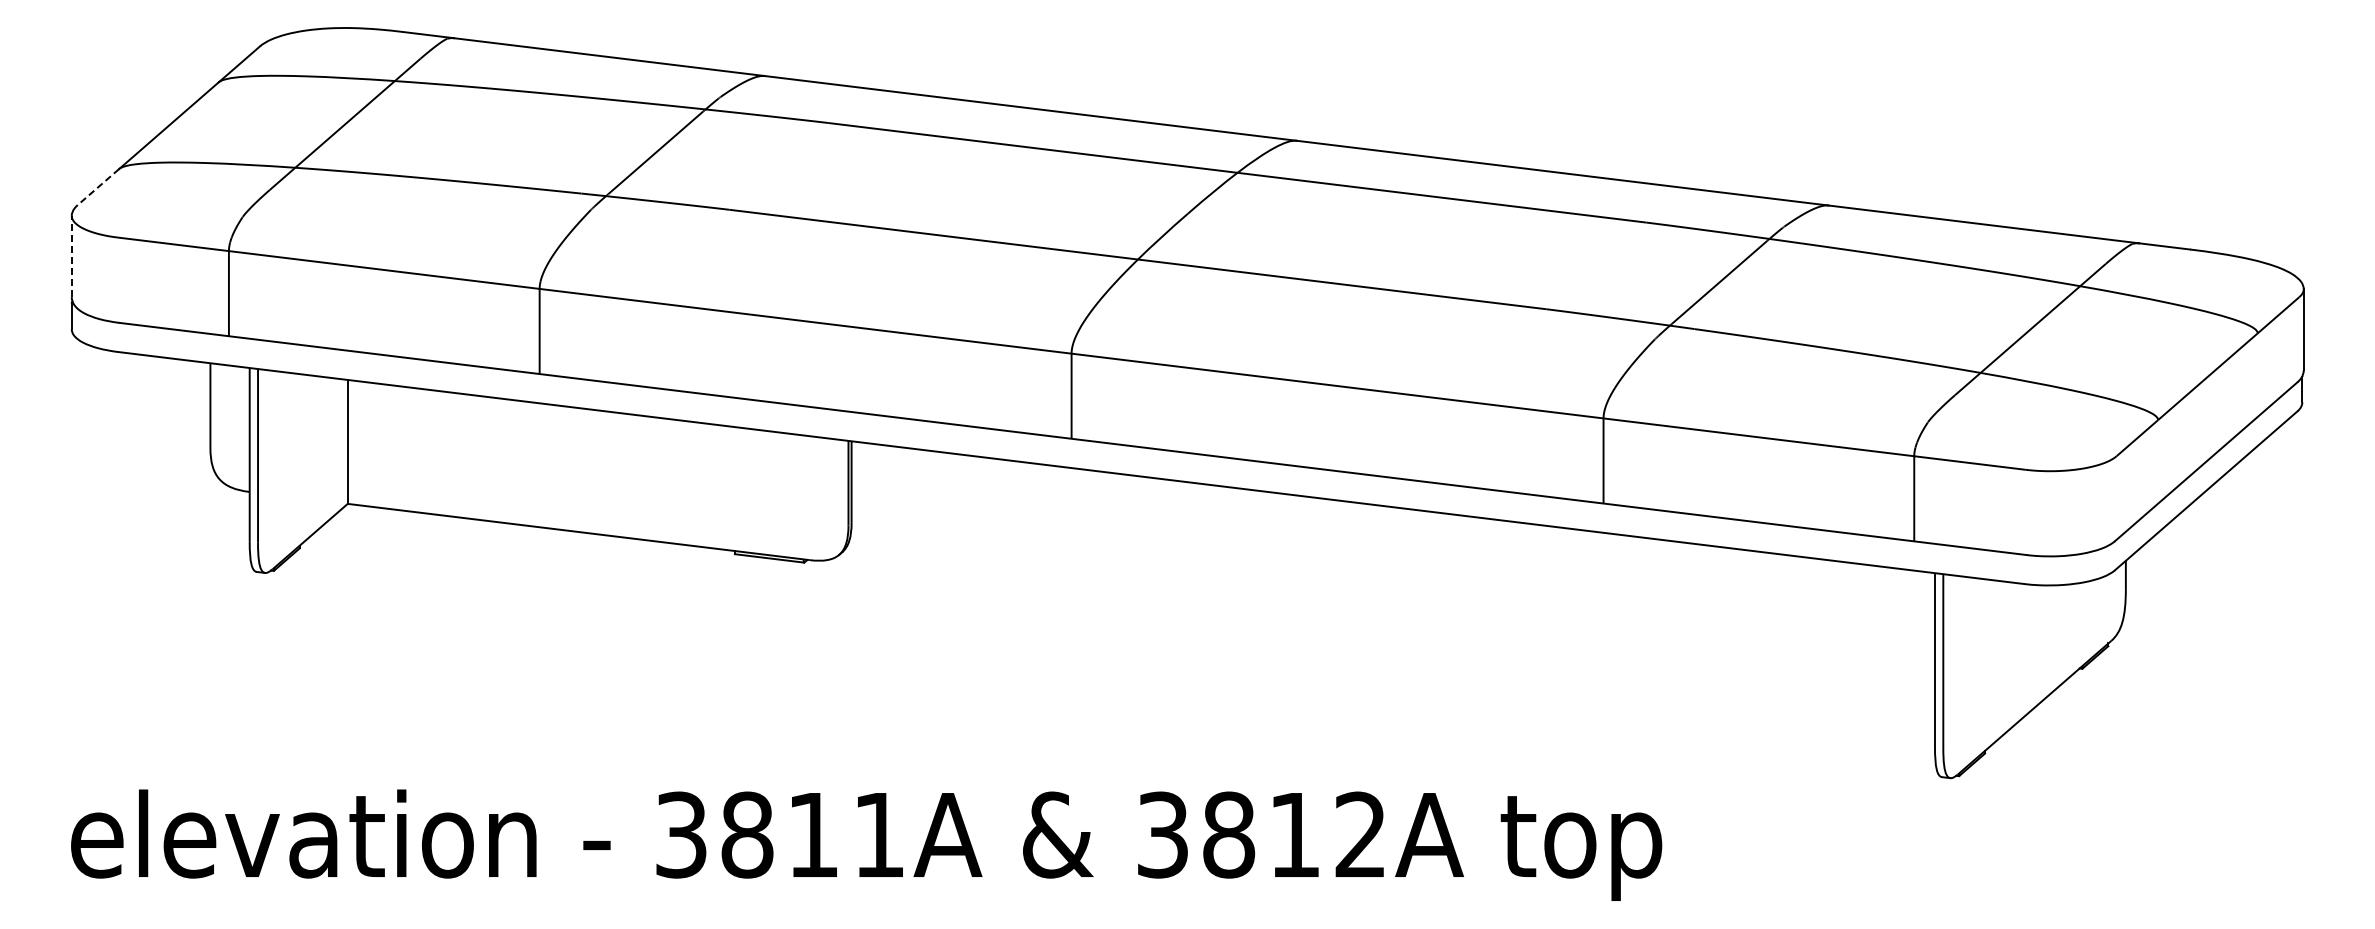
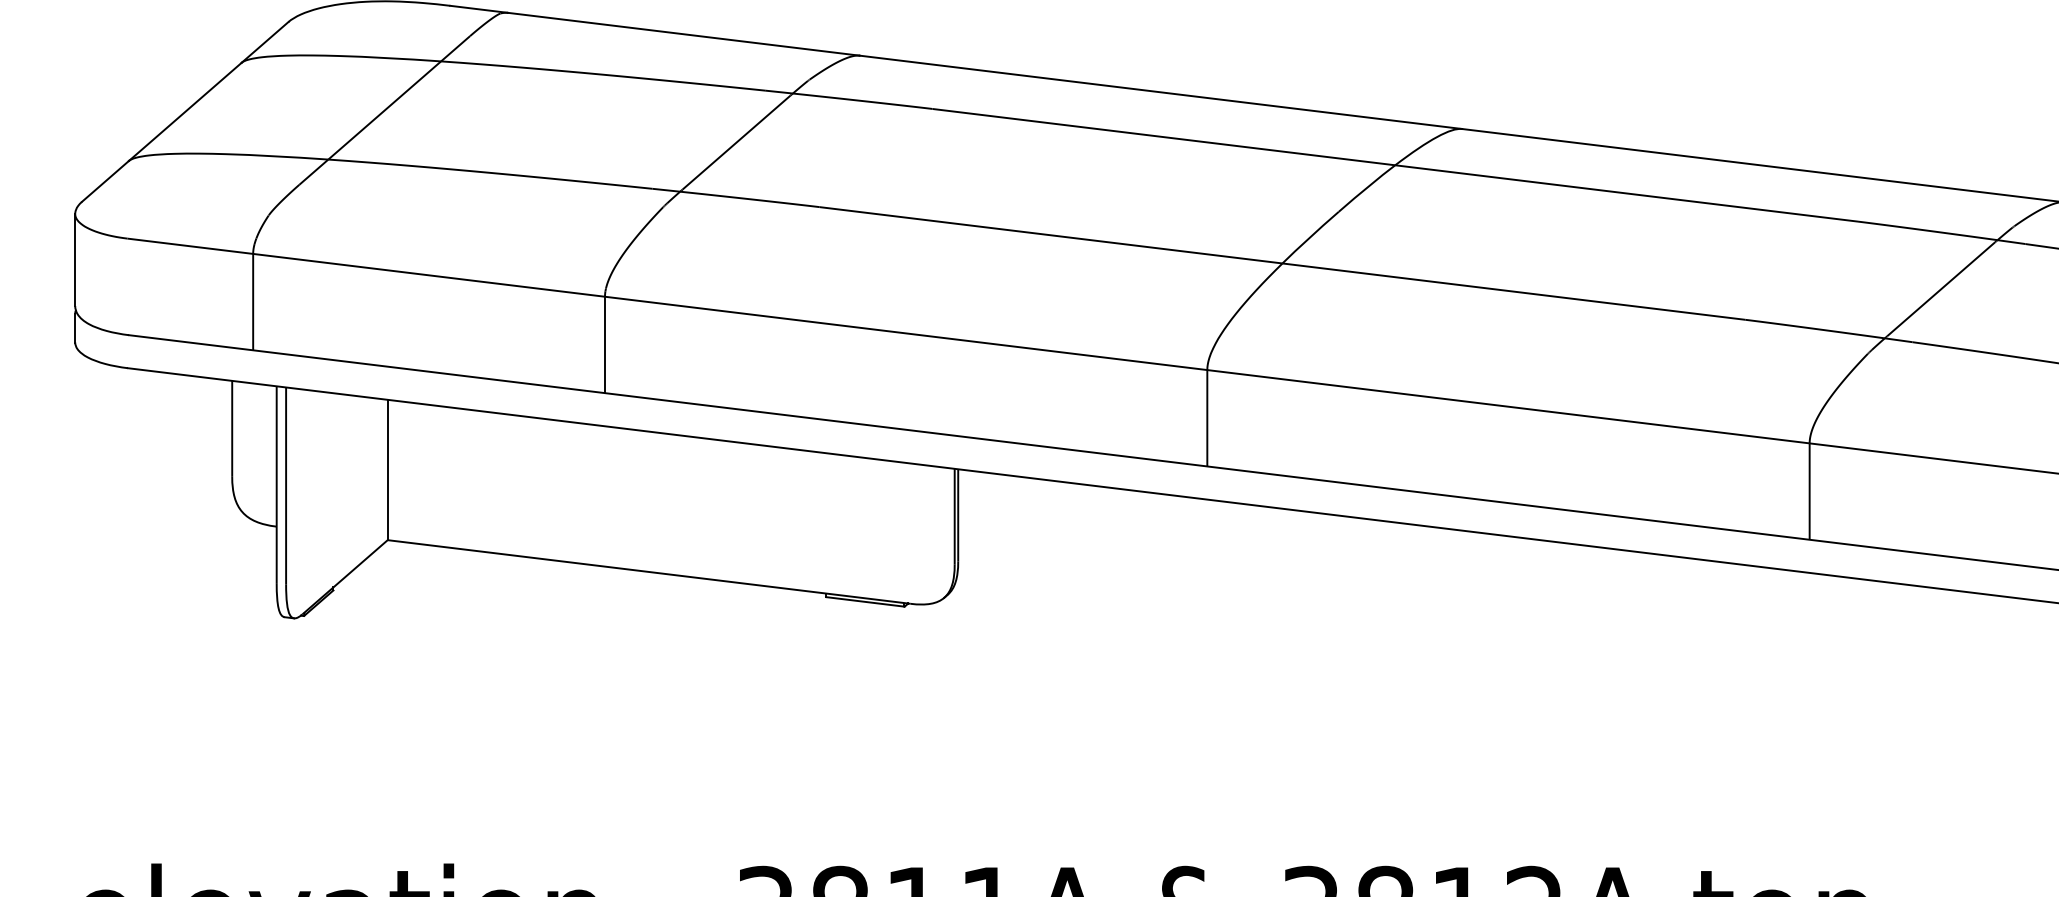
line: (98, 187) -> (105, 181), dashed -> solid
line: (71, 256) -> (74, 260), dashed -> solid

